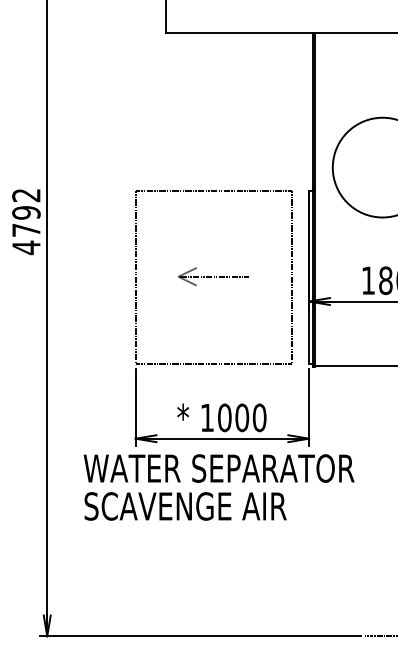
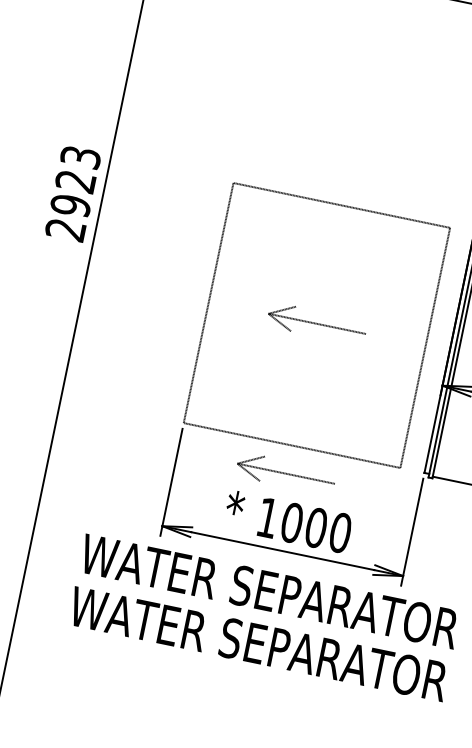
text: (26, 222) -> (73, 194), 4792 -> 2923
part: (213, 384) -> (286, 473), added
text: (218, 506) -> (257, 644), SCAVENGE AIR -> WATER SEPARATOR

